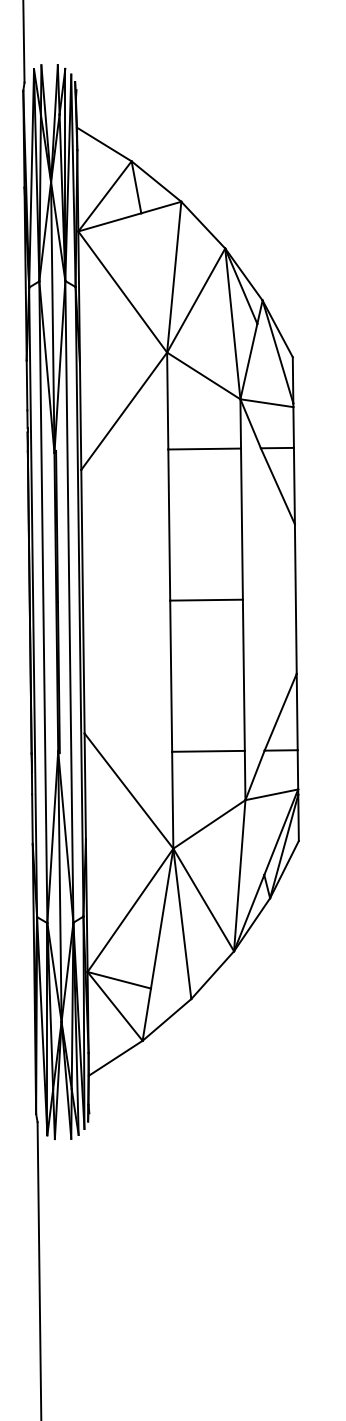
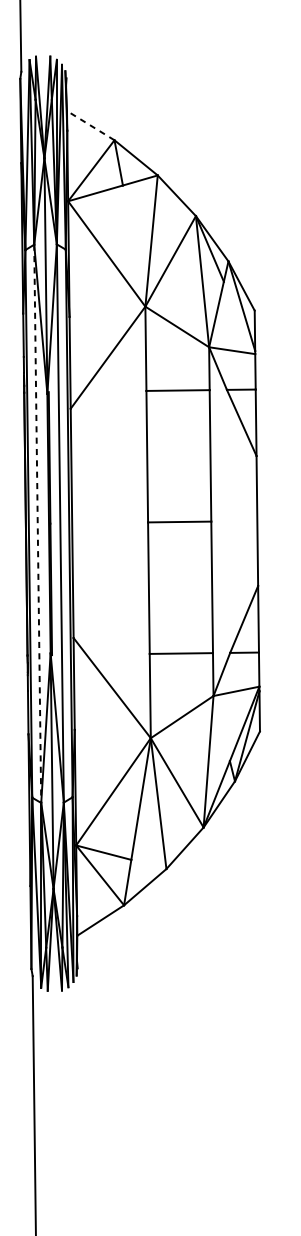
line: (103, 144) -> (90, 125), solid -> dashed
line: (43, 602) -> (37, 524), solid -> dashed

